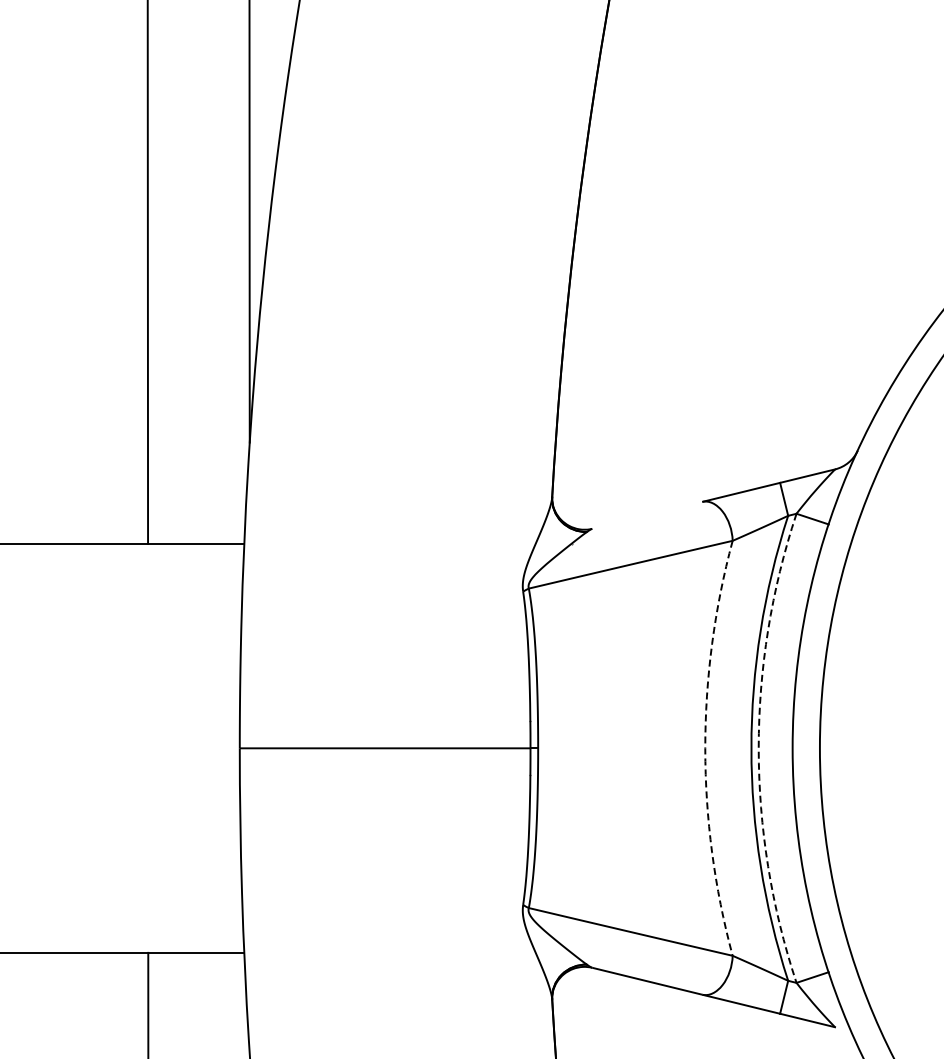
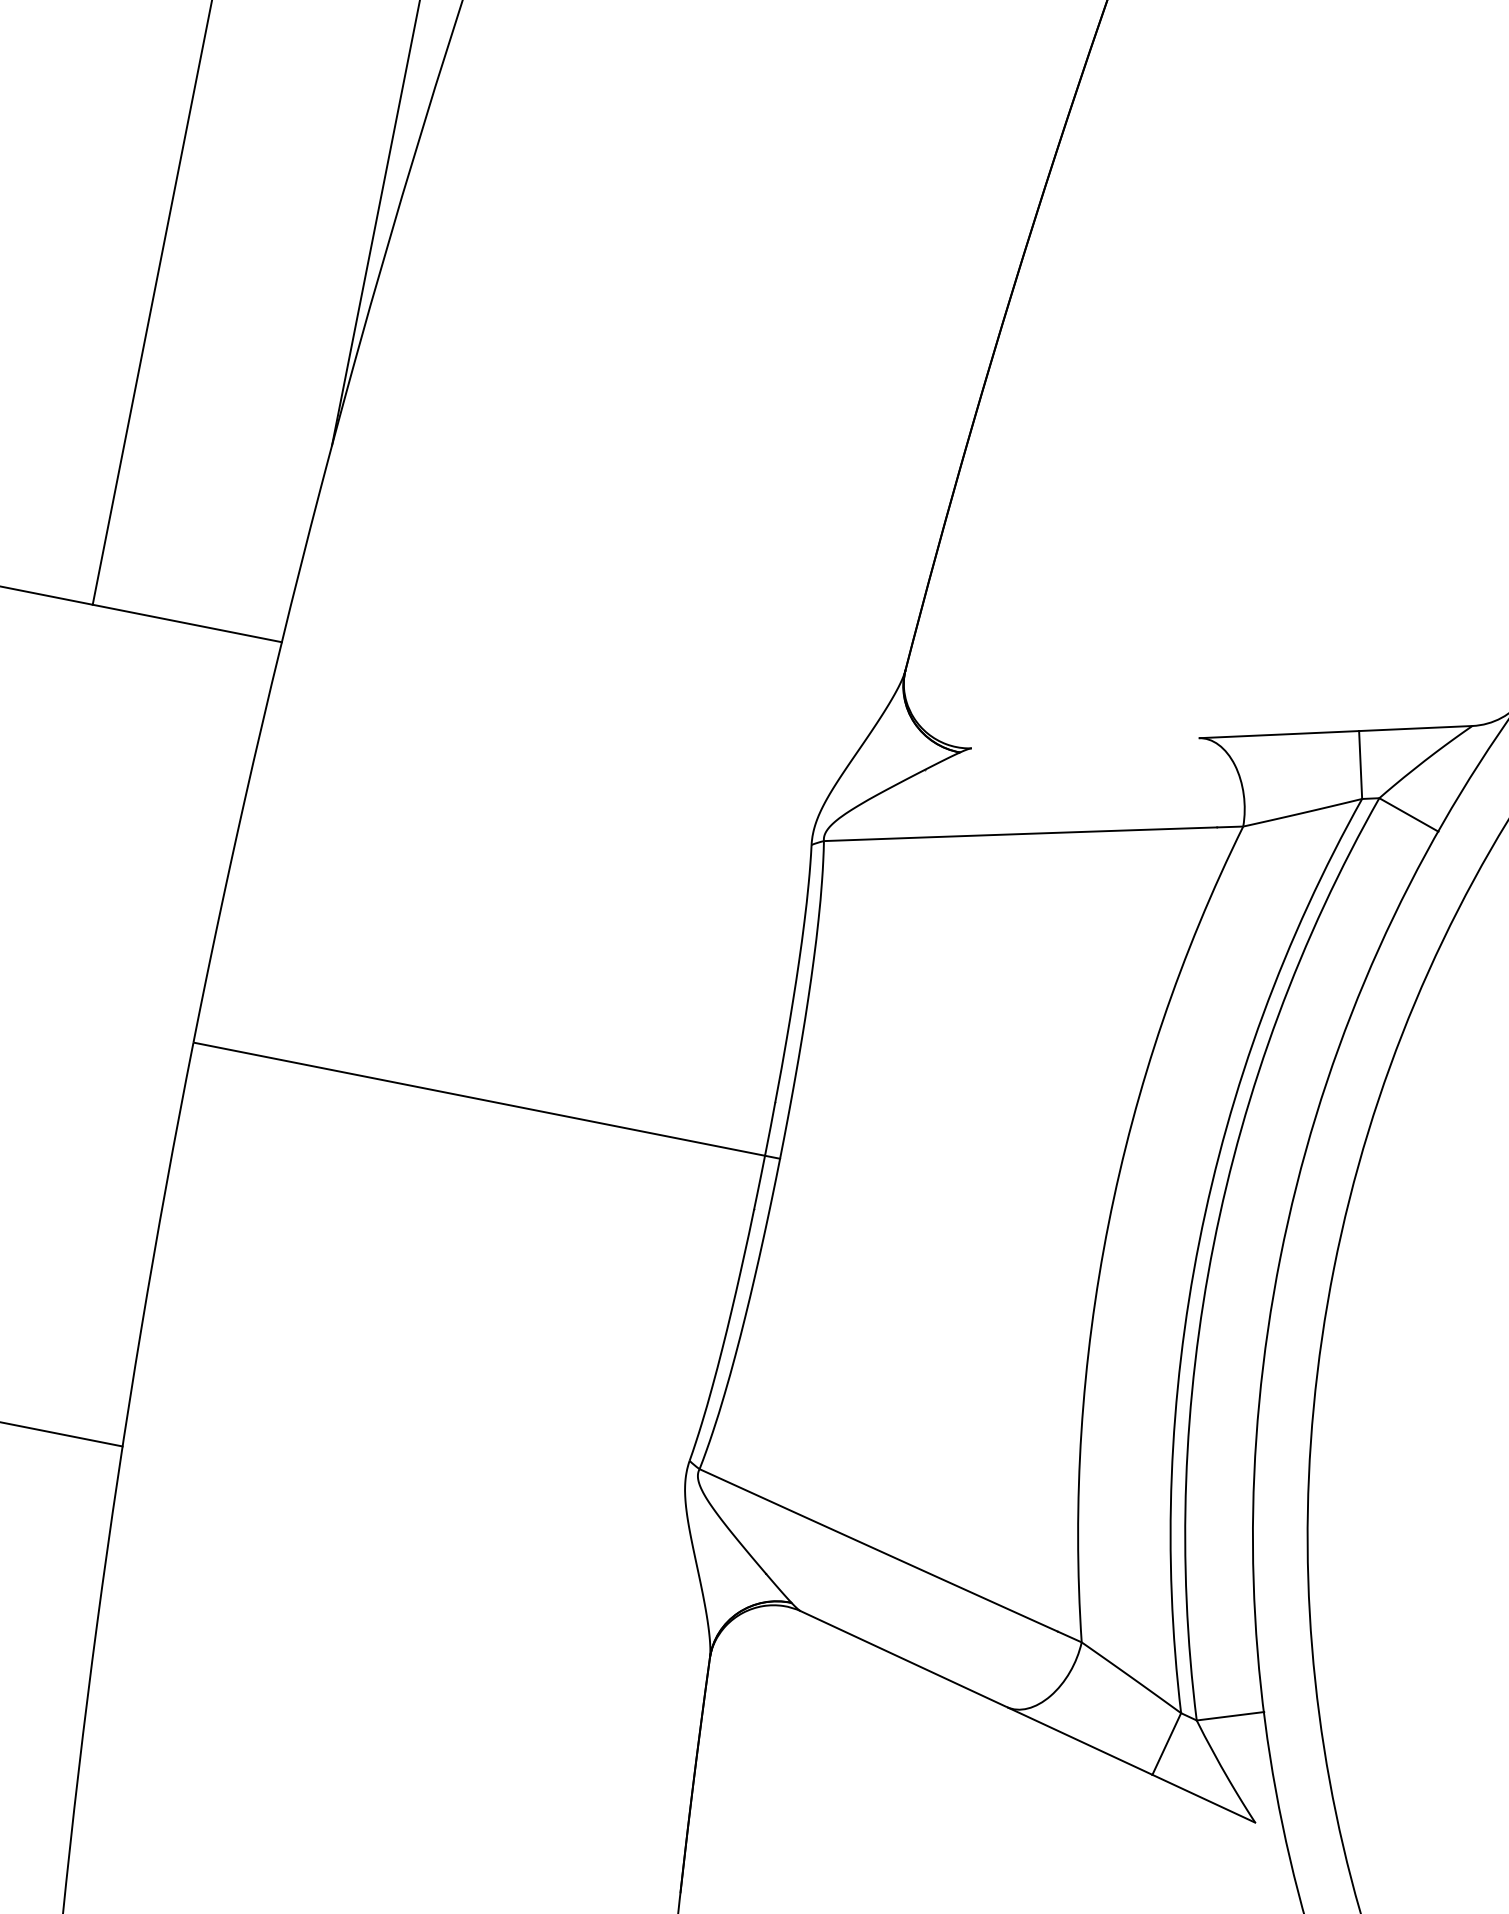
arc: (705, 748) -> (1109, 1224), dashed -> solid
arc: (758, 748) -> (1213, 1244), dashed -> solid

